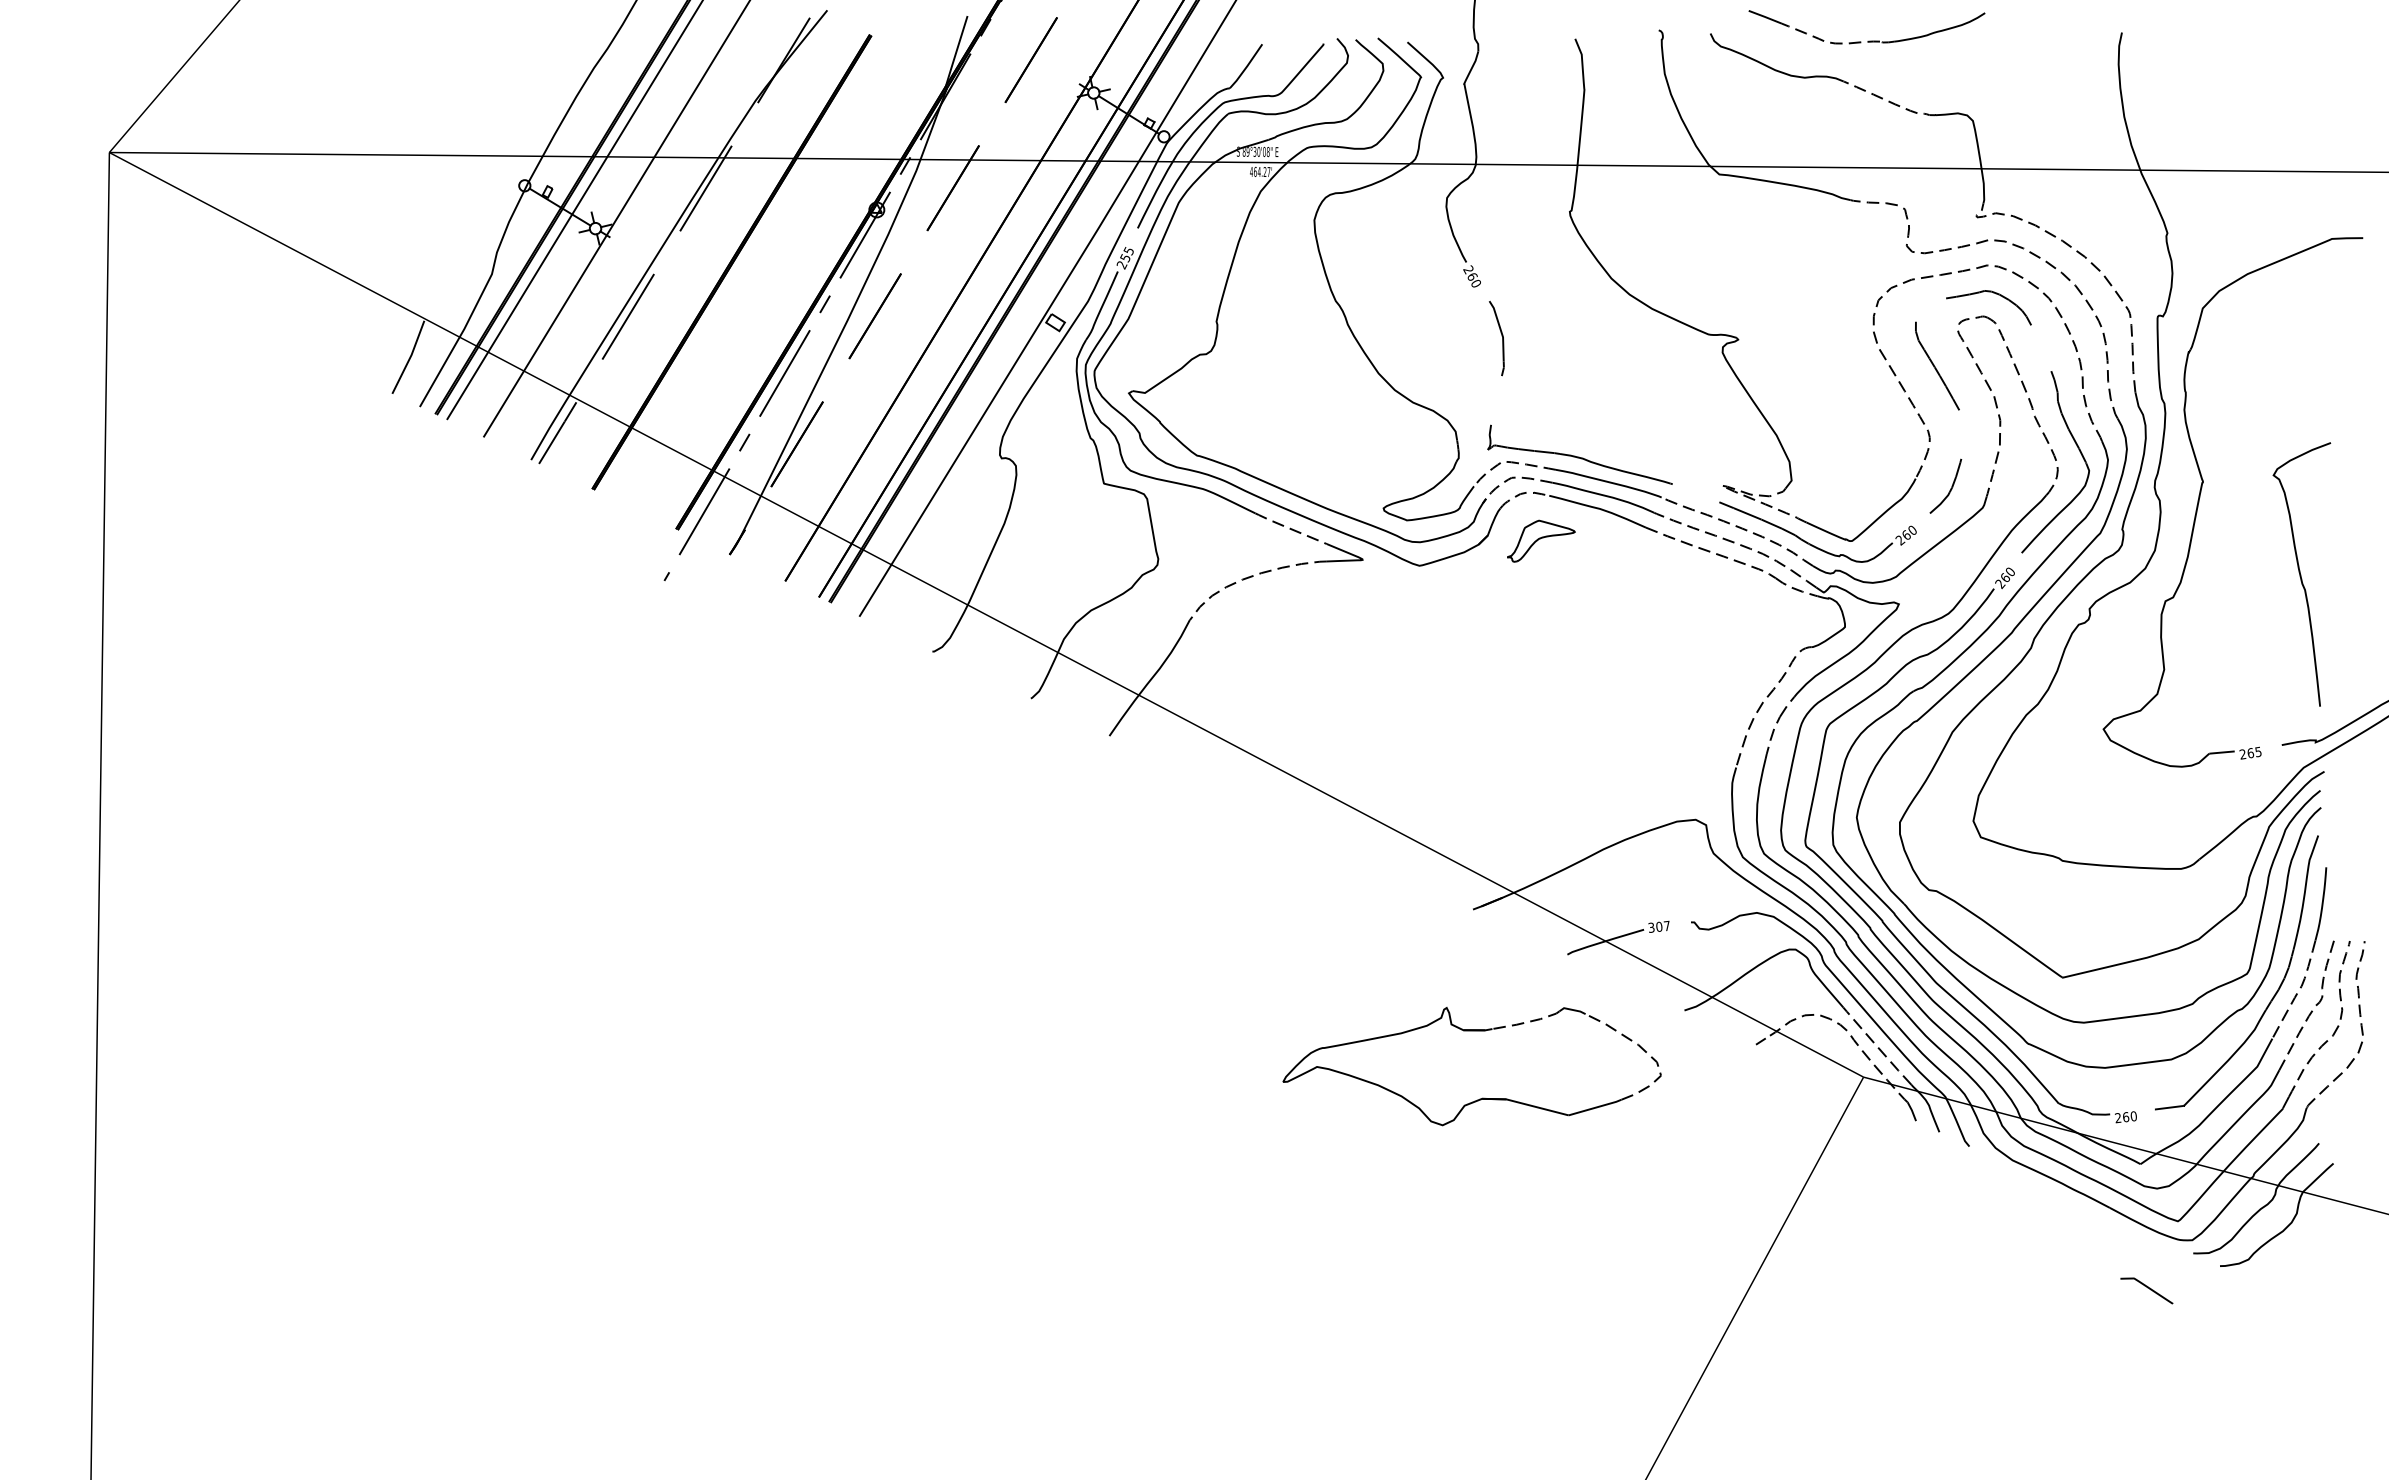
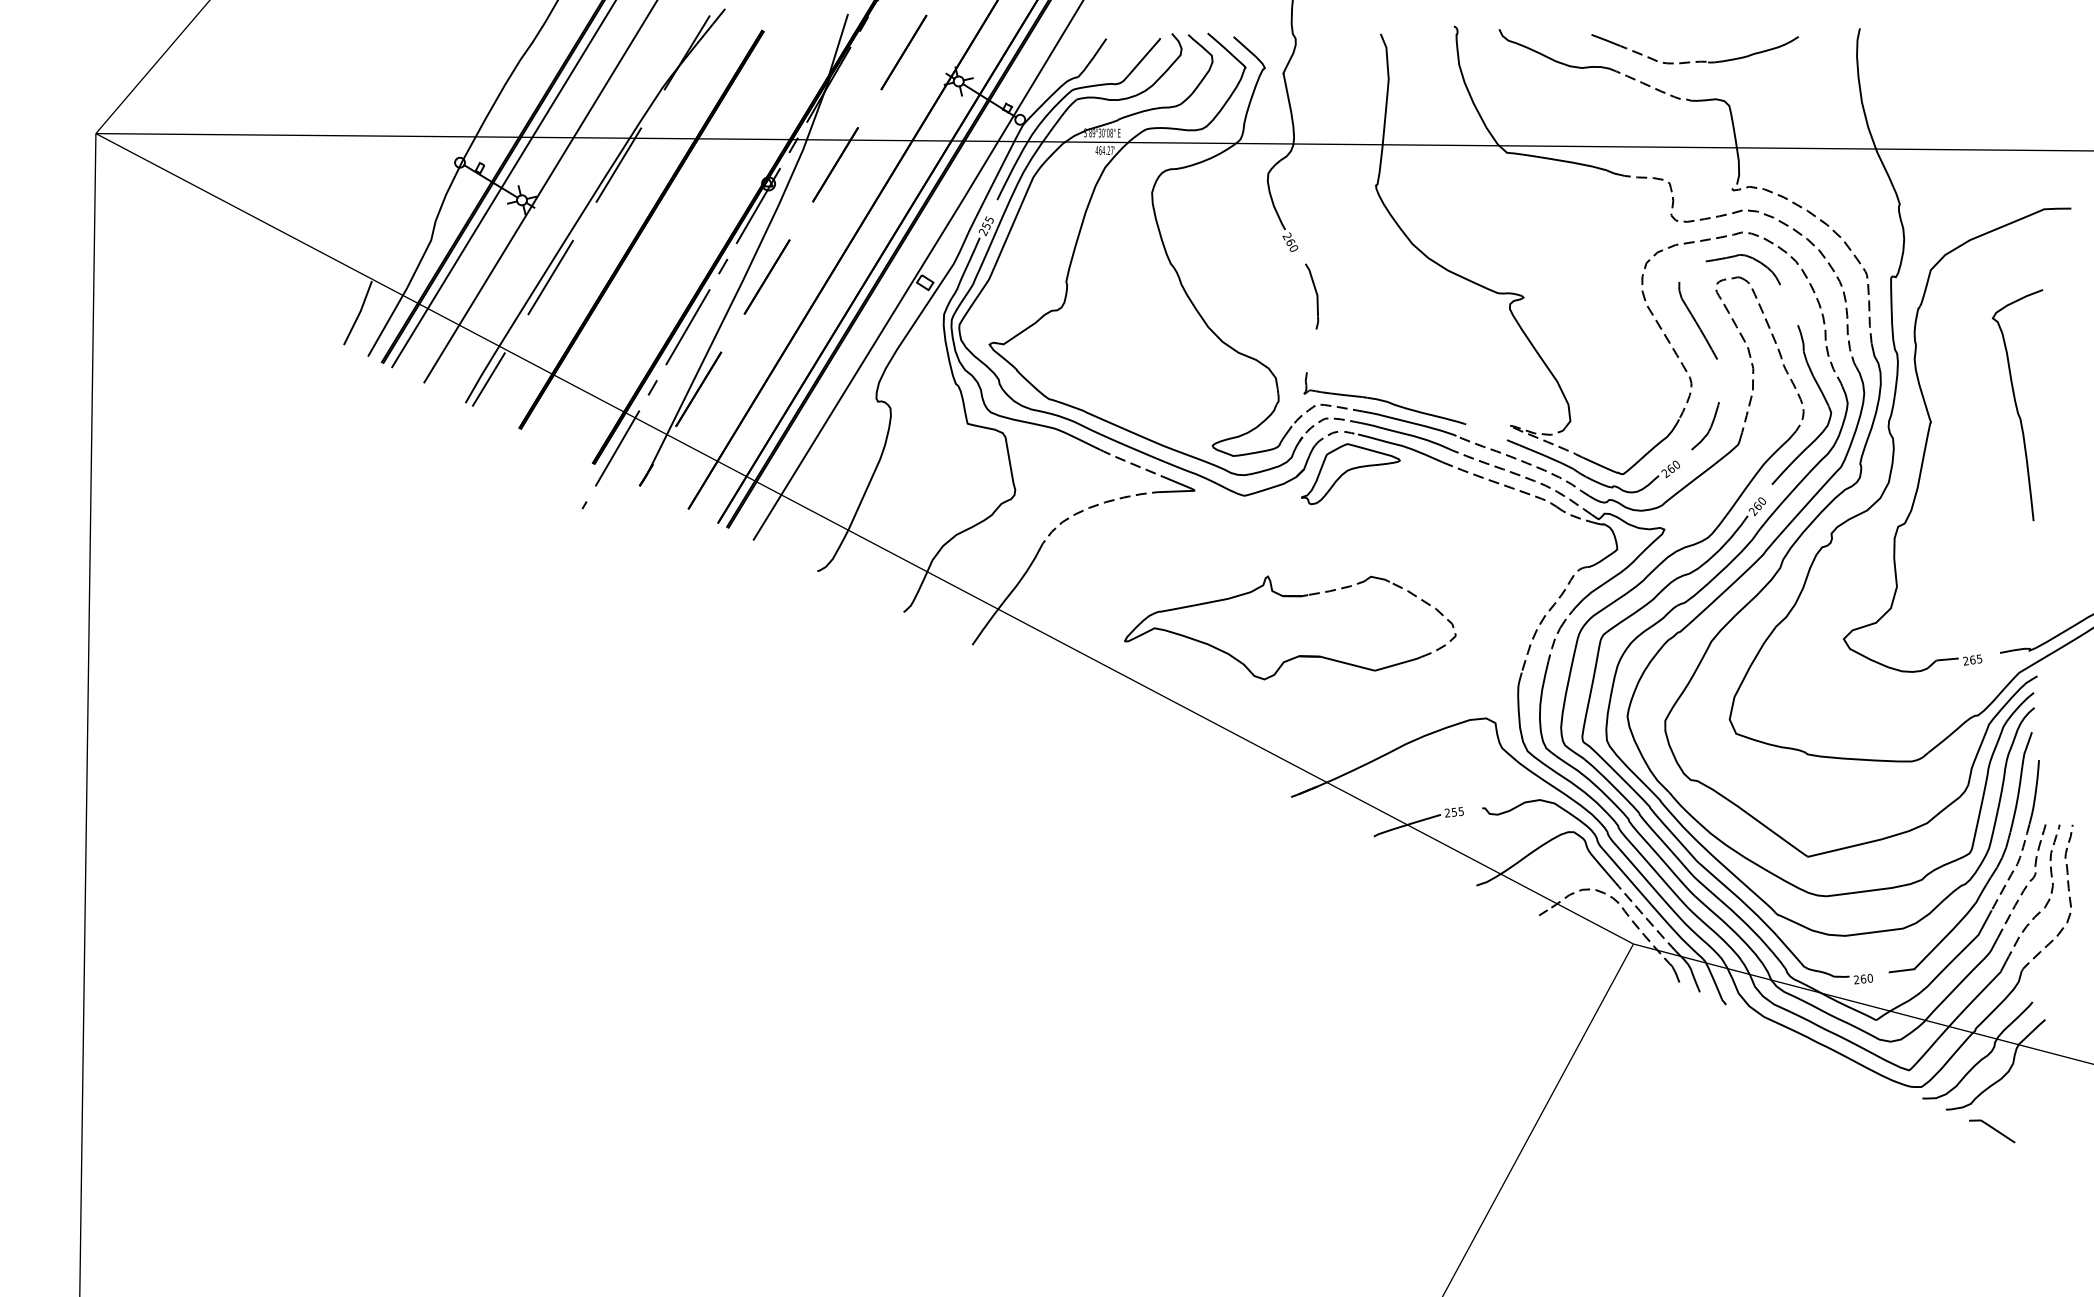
part: (1868, 40) -> (1696, 60), moved
part: (1541, 541) -> (1351, 474), size x1.67
curve: (2301, 574) -> (2017, 405), moved
text: (1659, 926) -> (1454, 811), 307 -> 255
part: (1482, 1097) -> (1299, 655), moved
curve: (2147, 1288) -> (1992, 1129), moved

